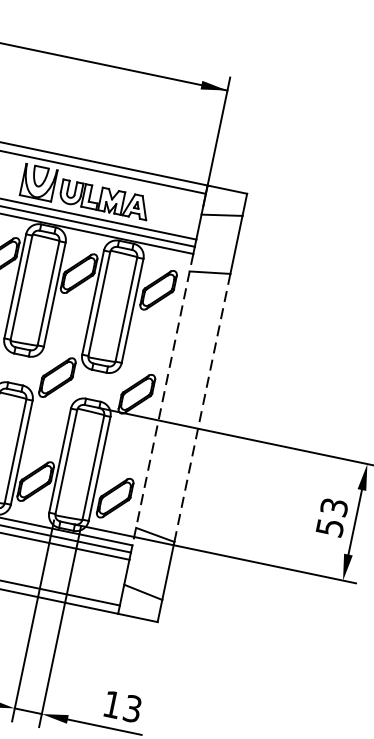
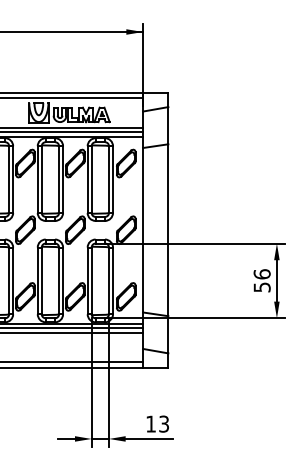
line: (163, 400) -> (143, 230), dashed -> solid
line: (202, 408) -> (168, 230), dashed -> solid
text: (333, 507) -> (261, 274), 53 -> 56

